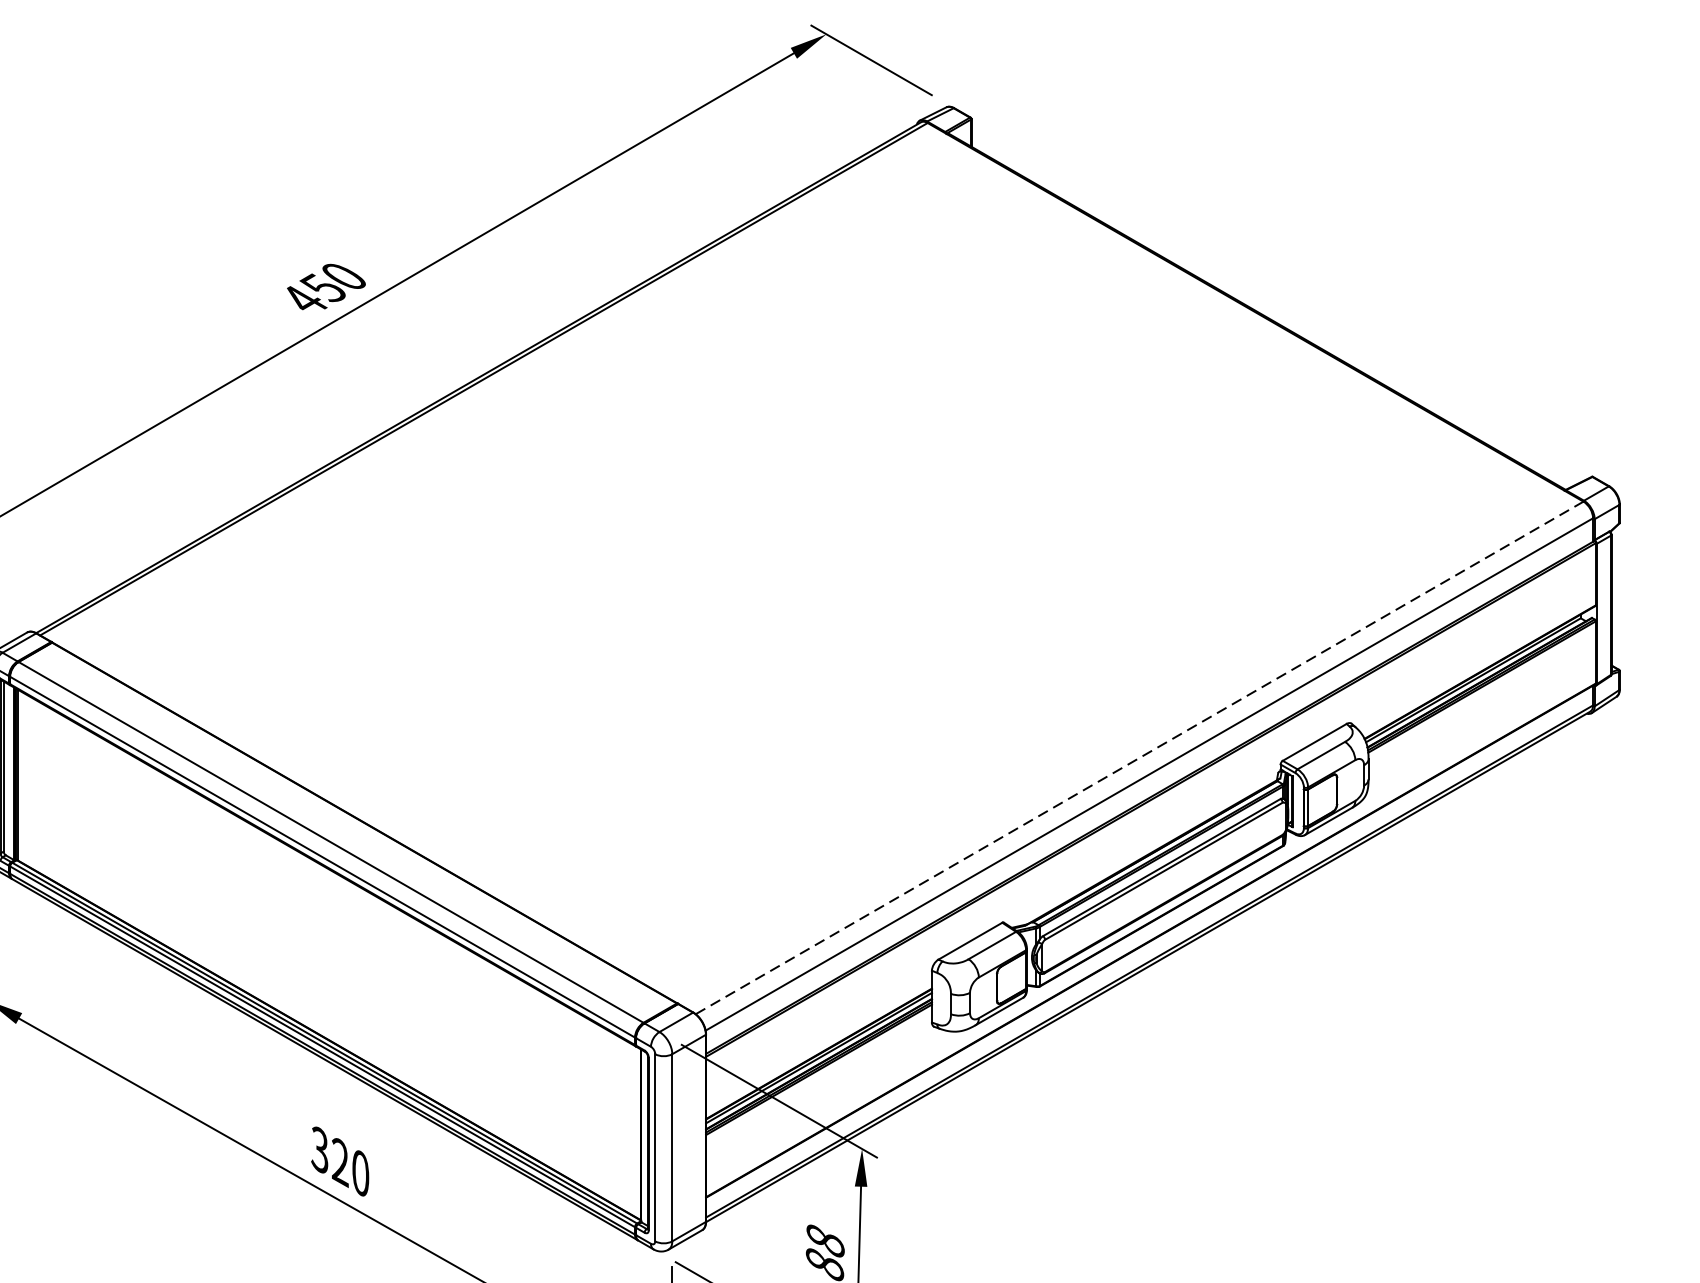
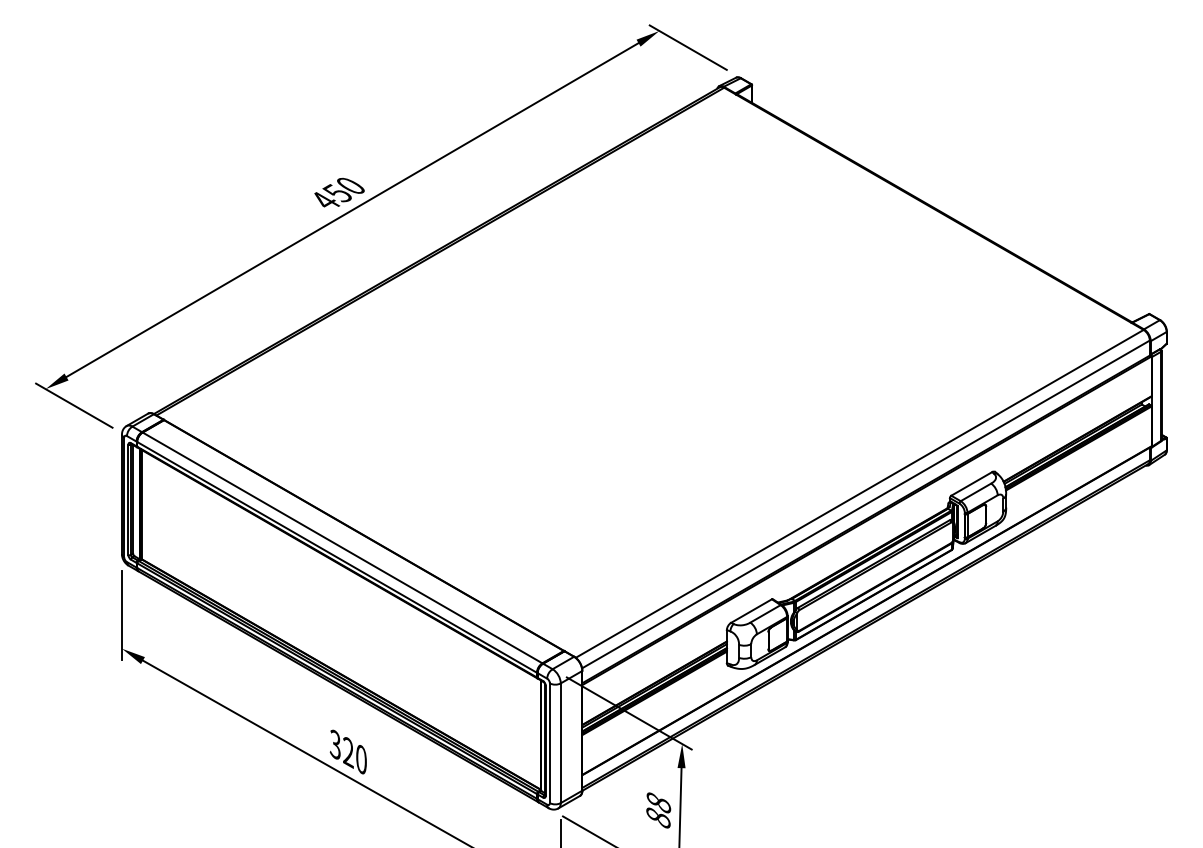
line: (1139, 757) -> (859, 493), dashed -> solid

